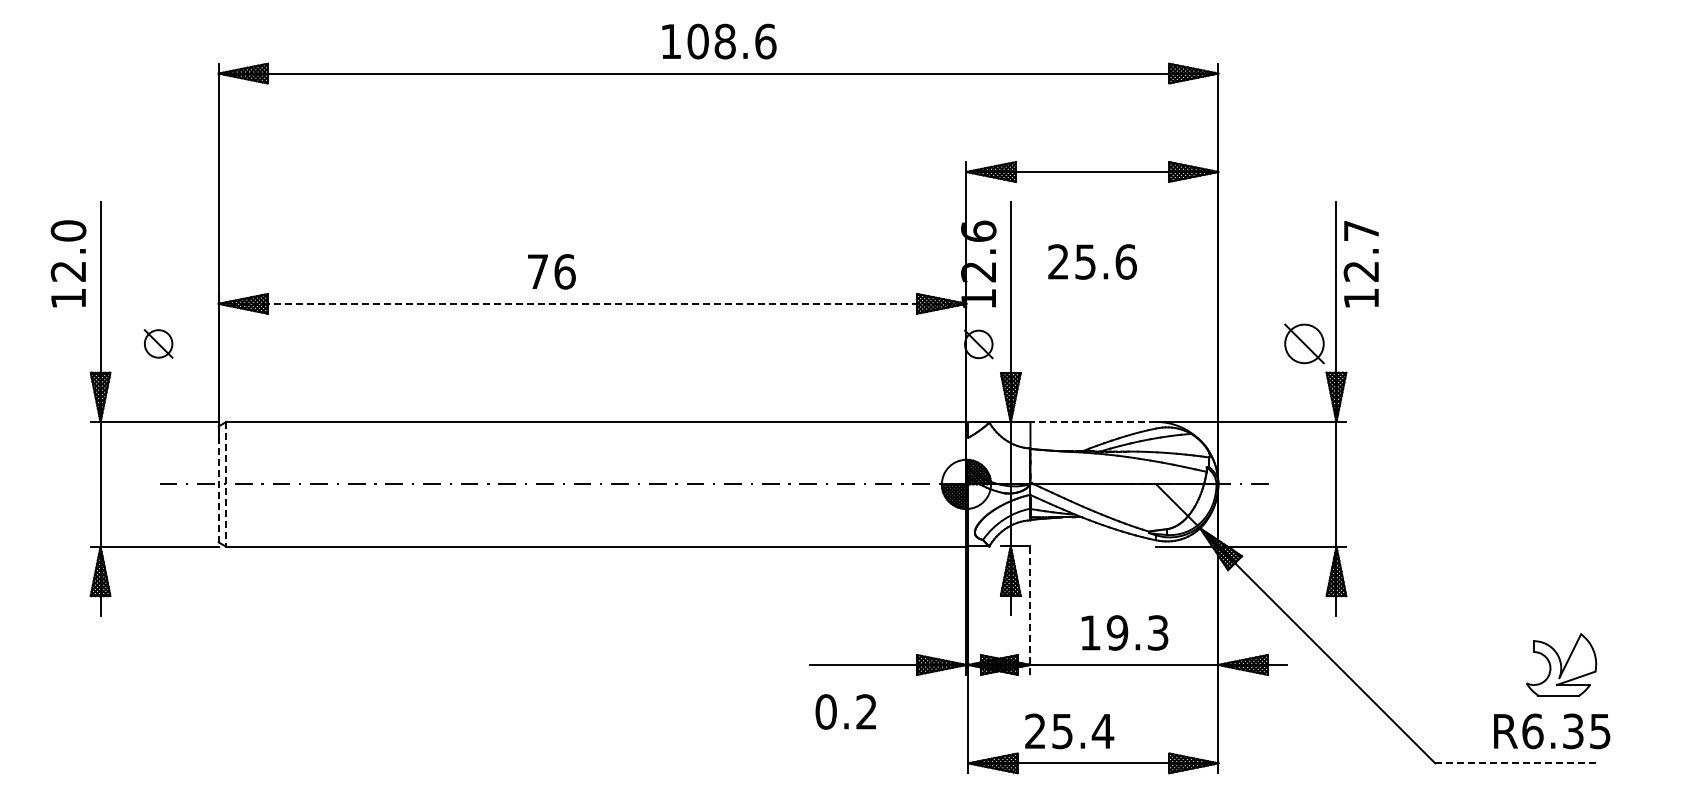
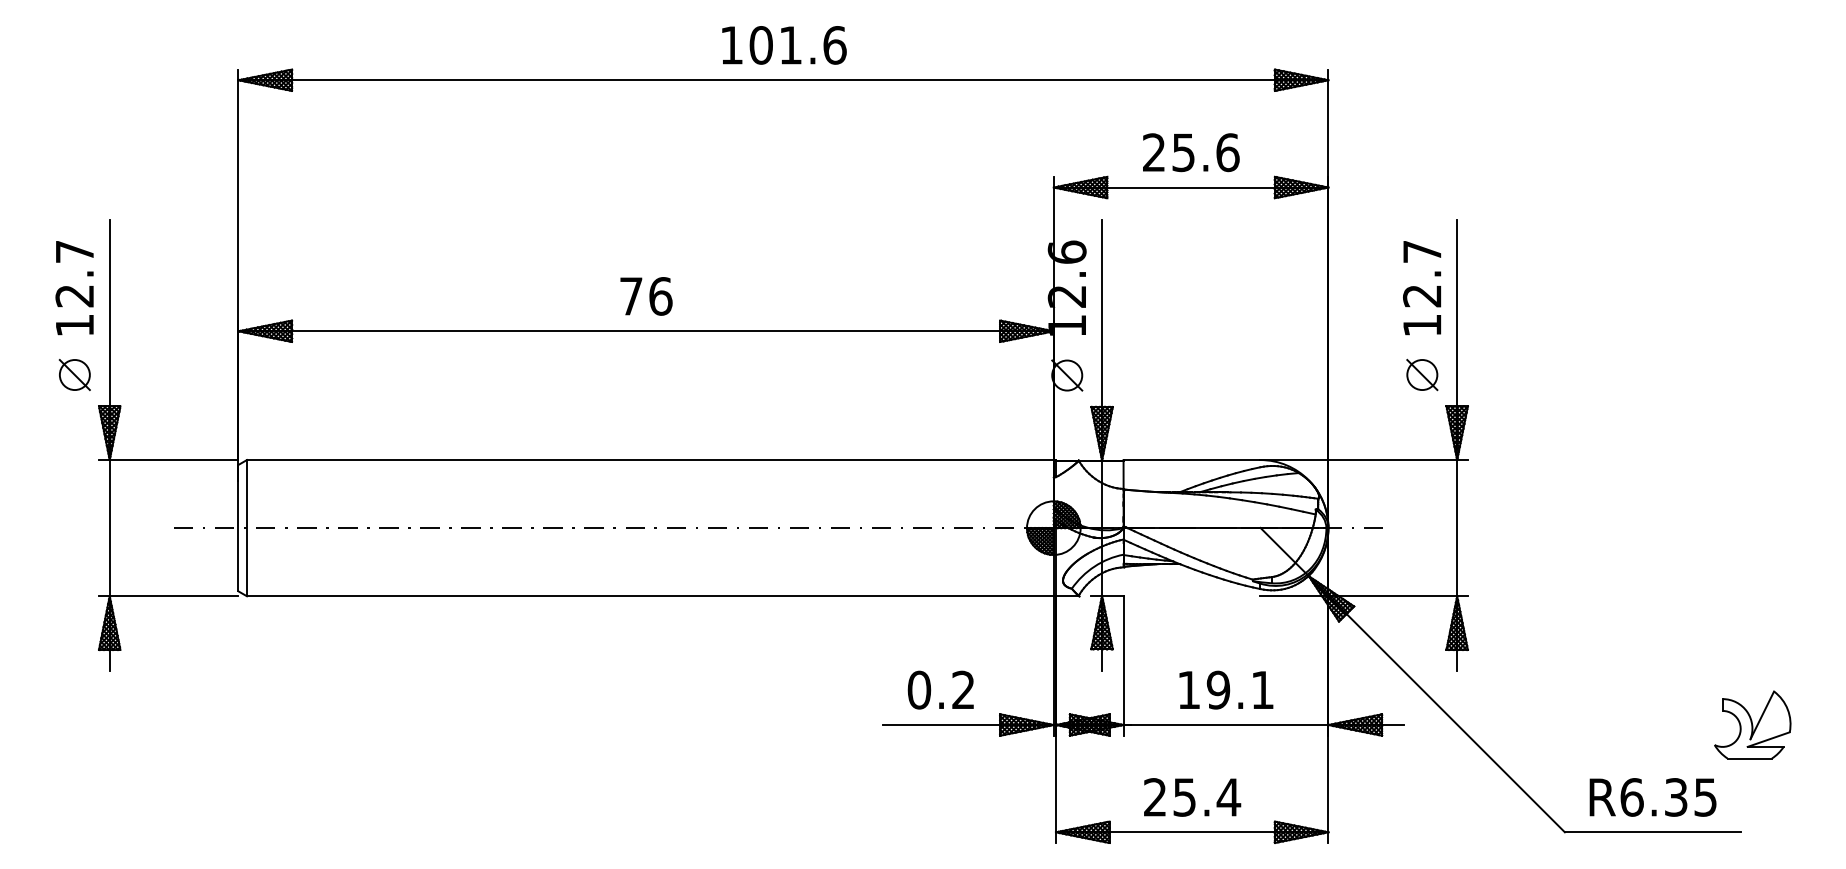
text: (724, 41) -> (789, 45), 108.6 -> 101.6
text: (68, 230) -> (74, 251), 12.0 -> 12.7
text: (1092, 261) -> (1191, 152), moved
text: (1360, 264) -> (1421, 288), moved
text: (551, 271) -> (646, 296), moved
line: (592, 303) -> (646, 330), dashed -> solid
part: (158, 343) -> (74, 374), moved
part: (1304, 343) -> (1422, 374), size x0.71
line: (1093, 421) -> (1192, 459), dashed -> solid
line: (218, 484) -> (238, 528), dashed -> solid
line: (226, 484) -> (247, 528), dashed -> solid
line: (1030, 610) -> (1123, 665), dashed -> solid
text: (1158, 632) -> (1263, 689), 19.3 -> 19.1
part: (1561, 664) -> (1752, 724), moved
text: (845, 711) -> (940, 689), moved
text: (1069, 731) -> (1192, 797), moved
text: (1552, 731) -> (1653, 797), moved
line: (1515, 763) -> (1652, 832), dashed -> solid

